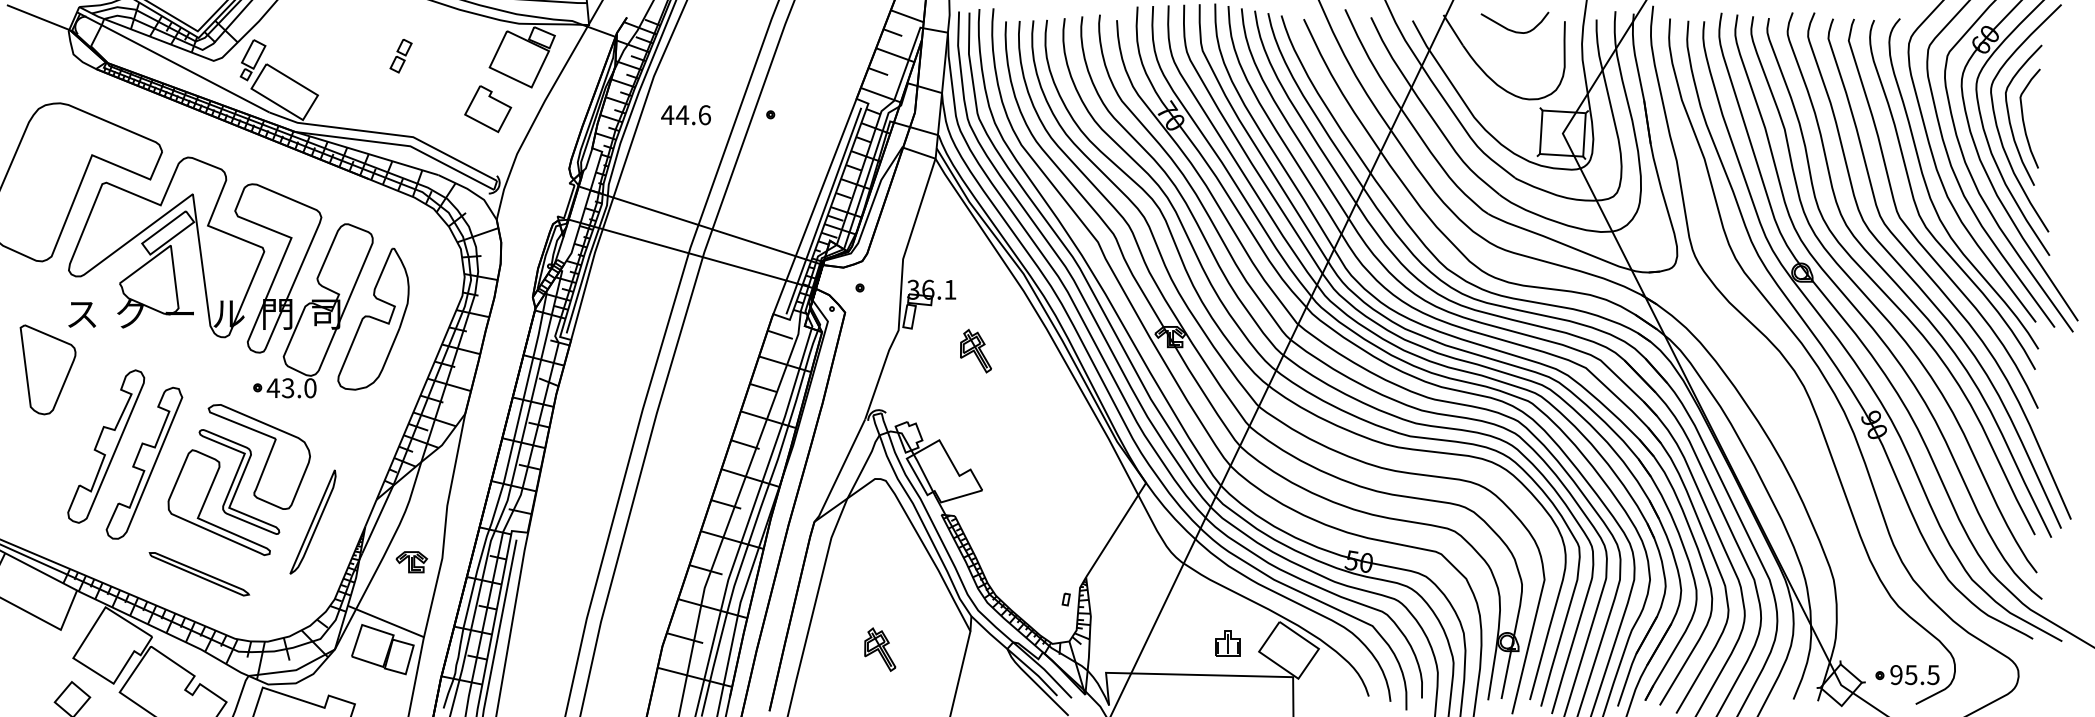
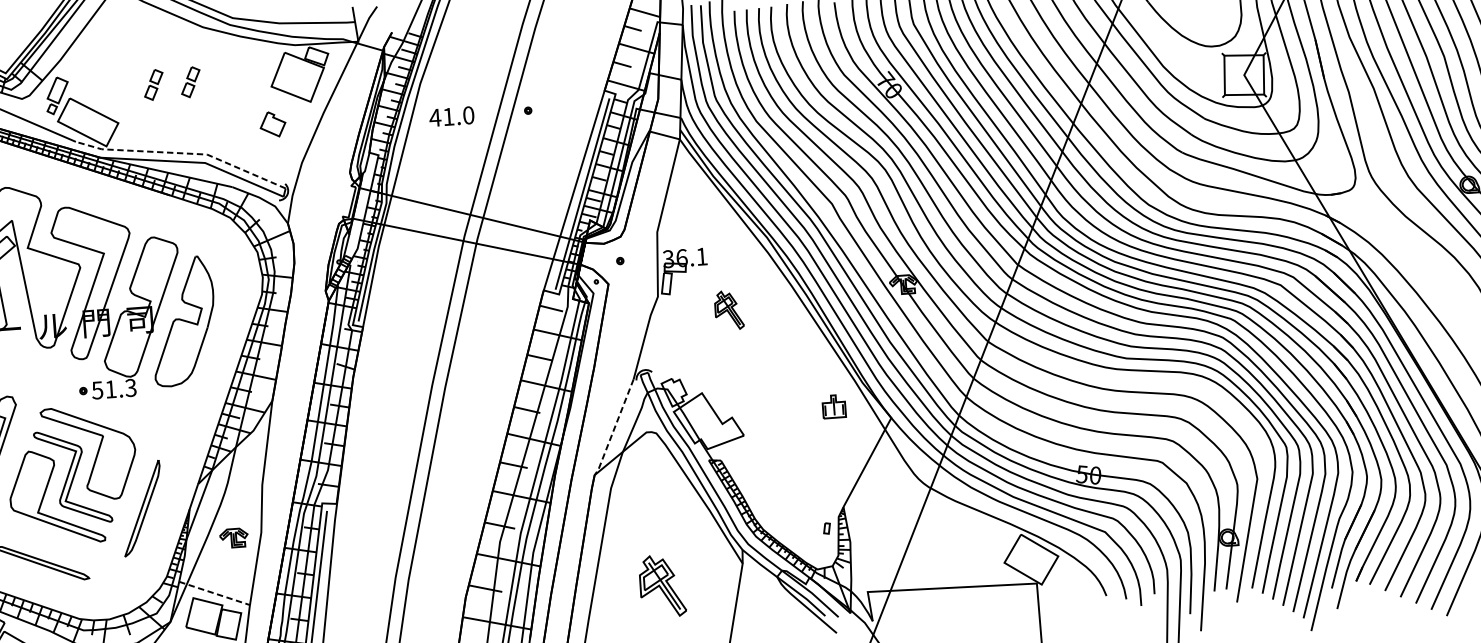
part: (359, 56) -> (153, 85), added
part: (488, 109) -> (273, 124), size x0.6
text: (692, 115) -> (457, 116), 44.6 -> 41.0
line: (387, 133) -> (183, 152), solid -> dashed
text: (291, 388) -> (113, 389), 43.0 -> 51.3
line: (839, 472) -> (613, 428), solid -> dashed
line: (385, 621) -> (214, 593), solid -> dashed
part: (1227, 643) -> (833, 406), moved
part: (880, 649) -> (662, 585), size x1.6

